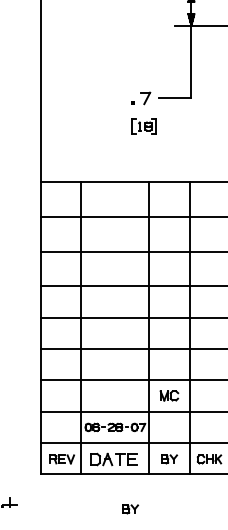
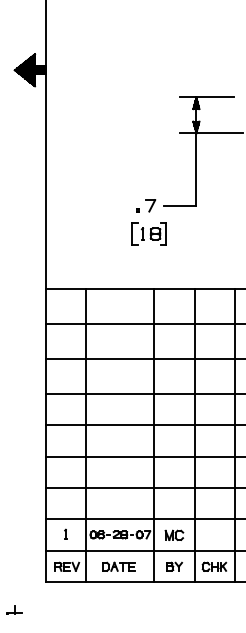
part: (143, 126) -> (148, 233), size x1.43
part: (169, 395) -> (174, 534), moved
part: (60, 426) -> (65, 533), added
part: (113, 459) -> (118, 566), size x0.71
part: (130, 509) -> (135, 616), removed

